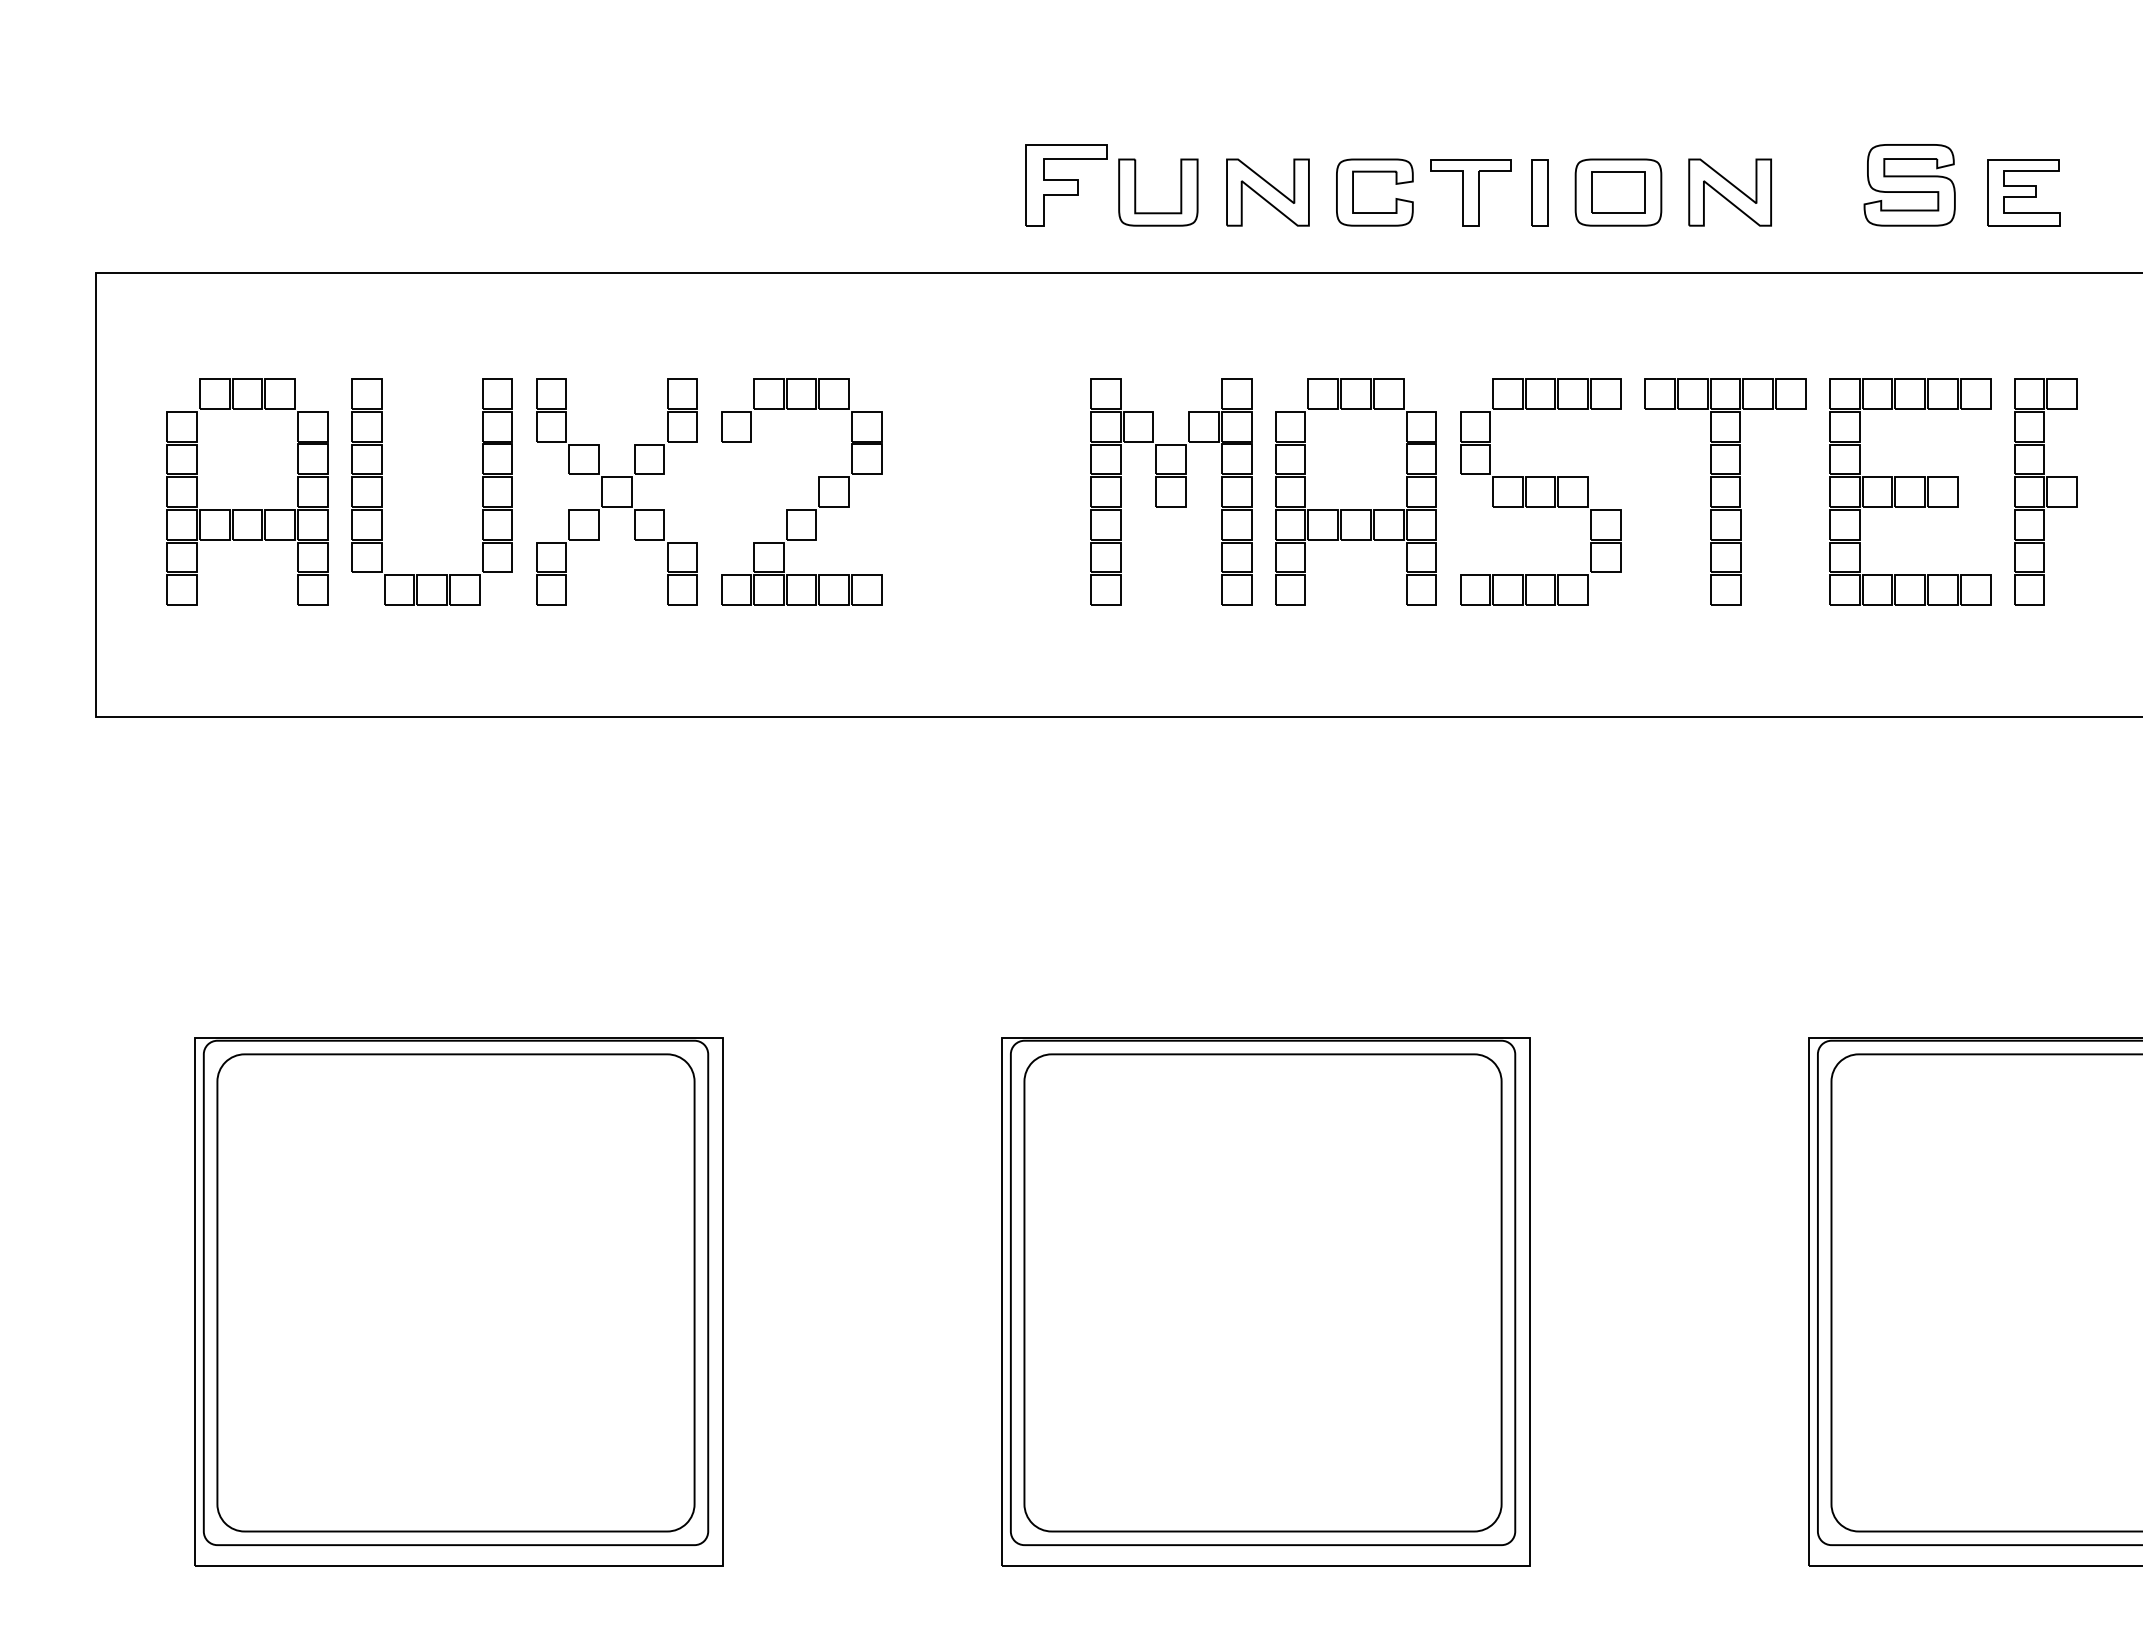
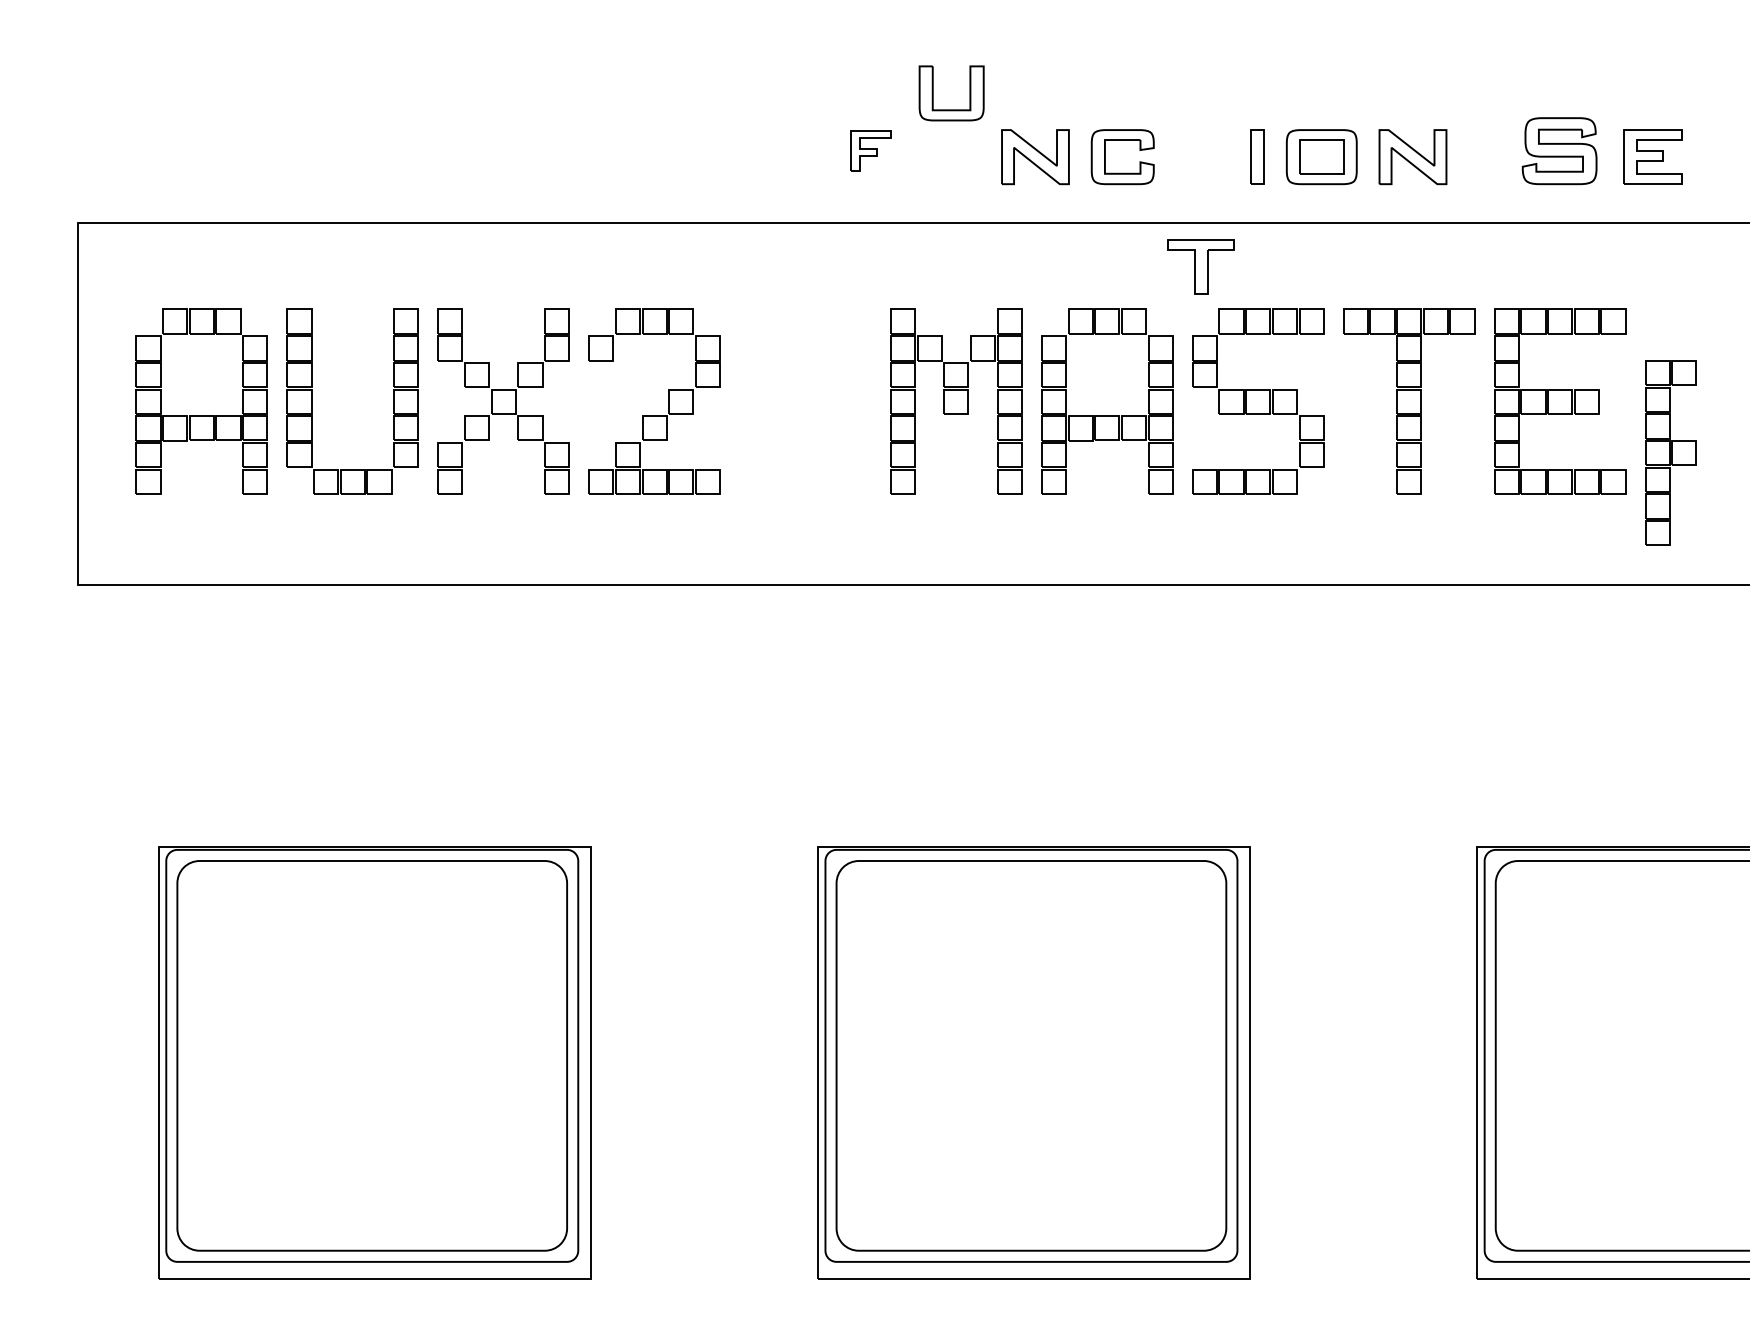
part: (1066, 185) -> (870, 151), size x0.6
part: (1470, 192) -> (1200, 267), moved
part: (1158, 212) -> (951, 109), moved
part: (2045, 491) -> (1670, 452), moved

